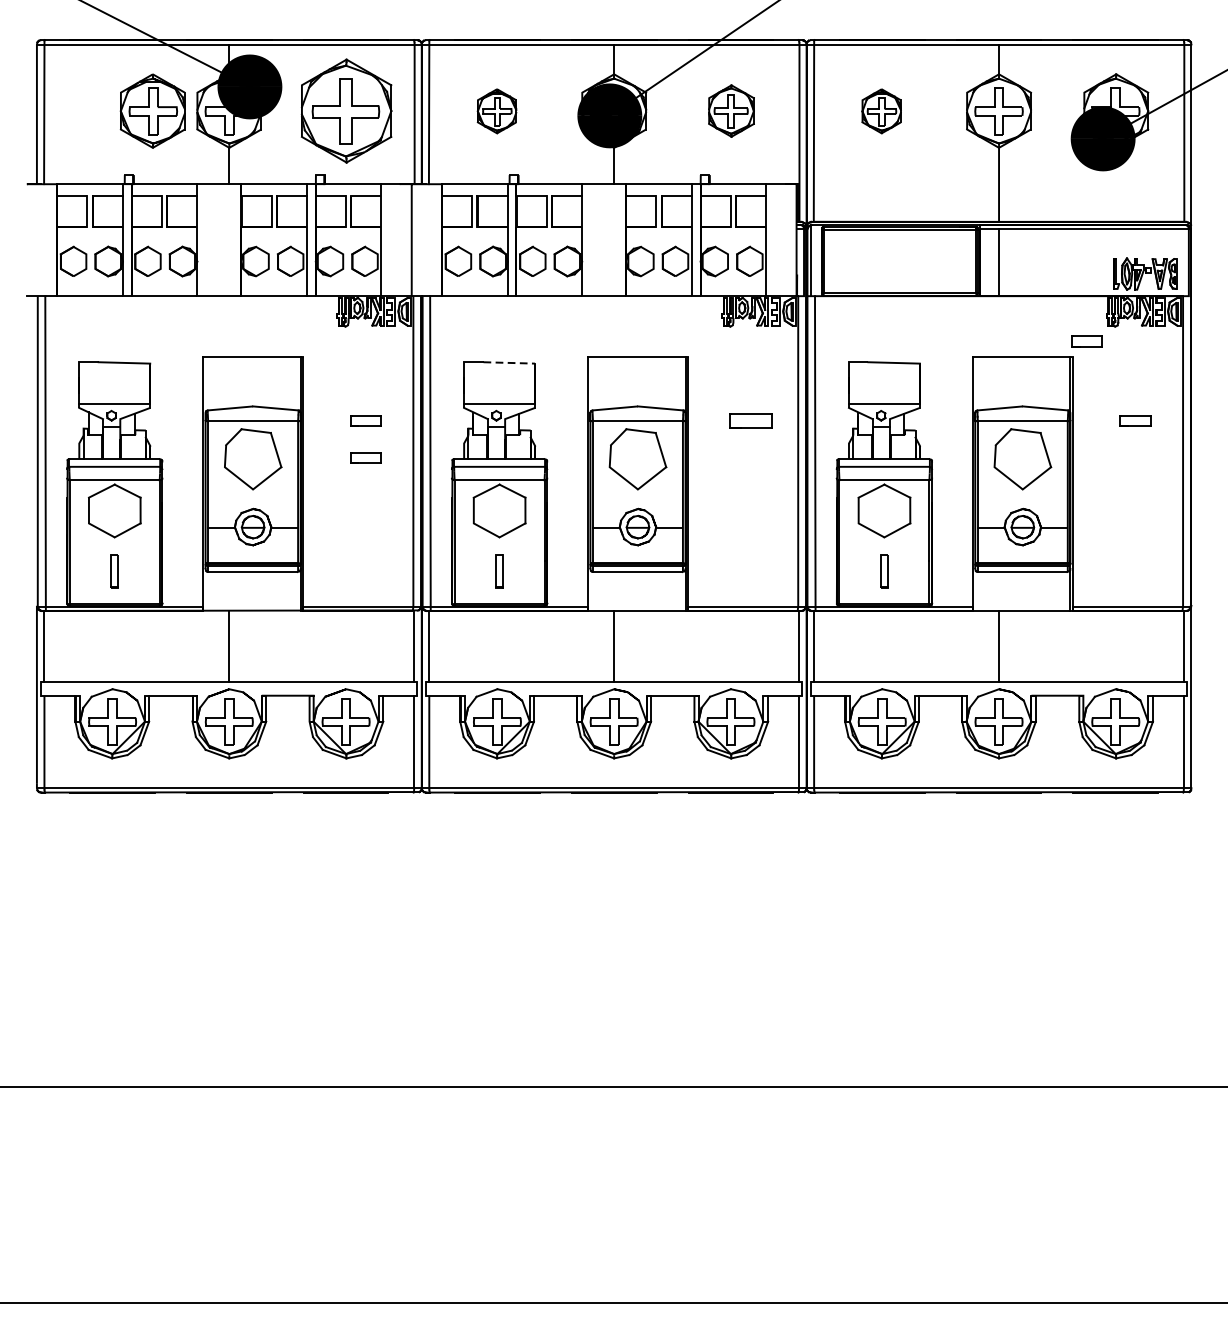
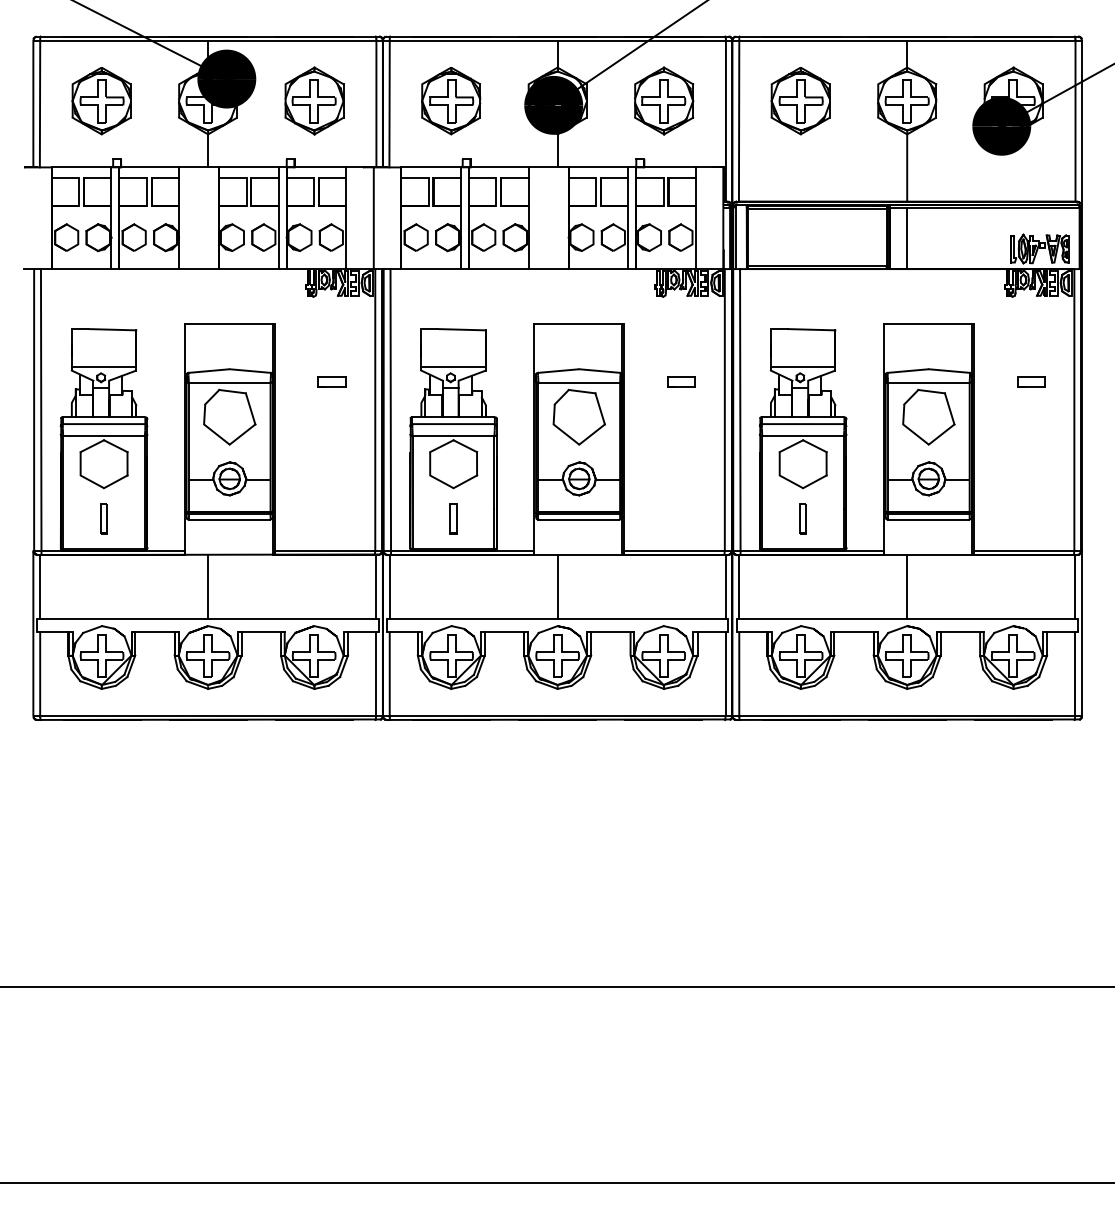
part: (346, 110) -> (314, 100), size x0.71
part: (731, 110) -> (664, 100), size x1.43
part: (152, 111) -> (101, 101), moved
part: (497, 111) -> (451, 101), size x1.67
part: (881, 111) -> (800, 101), size x1.67
part: (1087, 340) -> (987, 309), removed
line: (509, 362) -> (462, 329), dashed -> solid
part: (750, 419) -> (681, 381), size x0.71
part: (365, 457) -> (331, 415), removed

